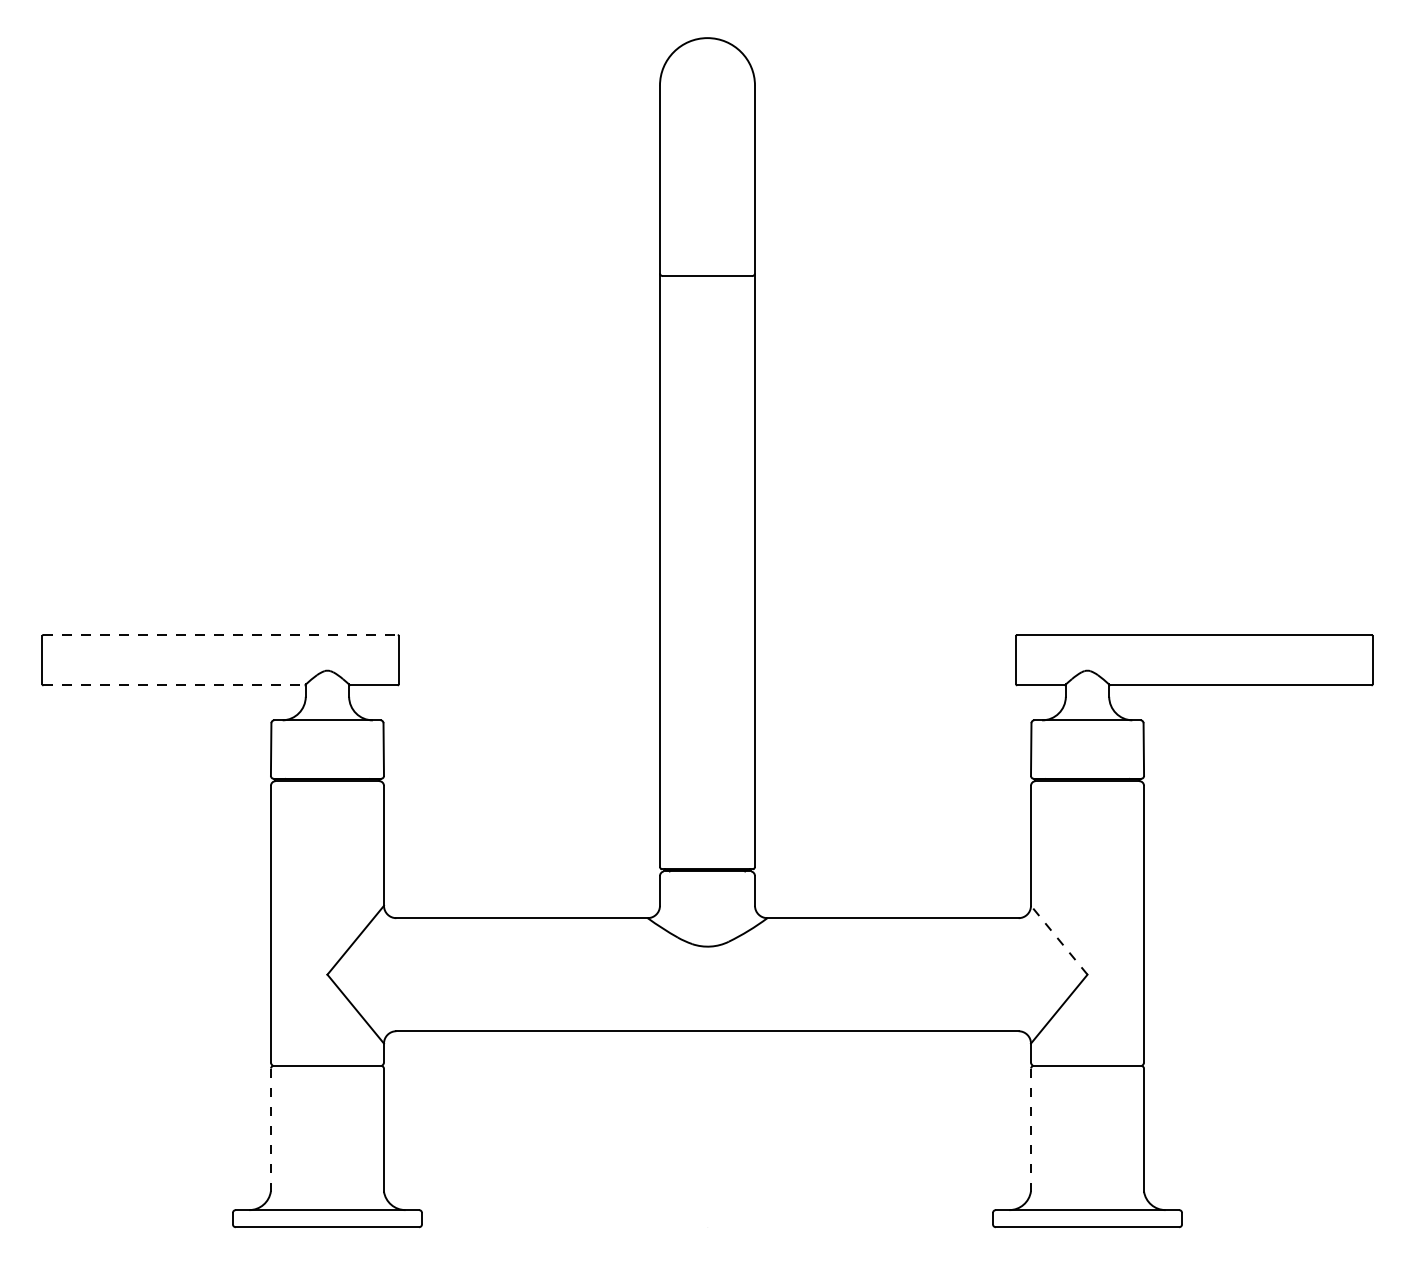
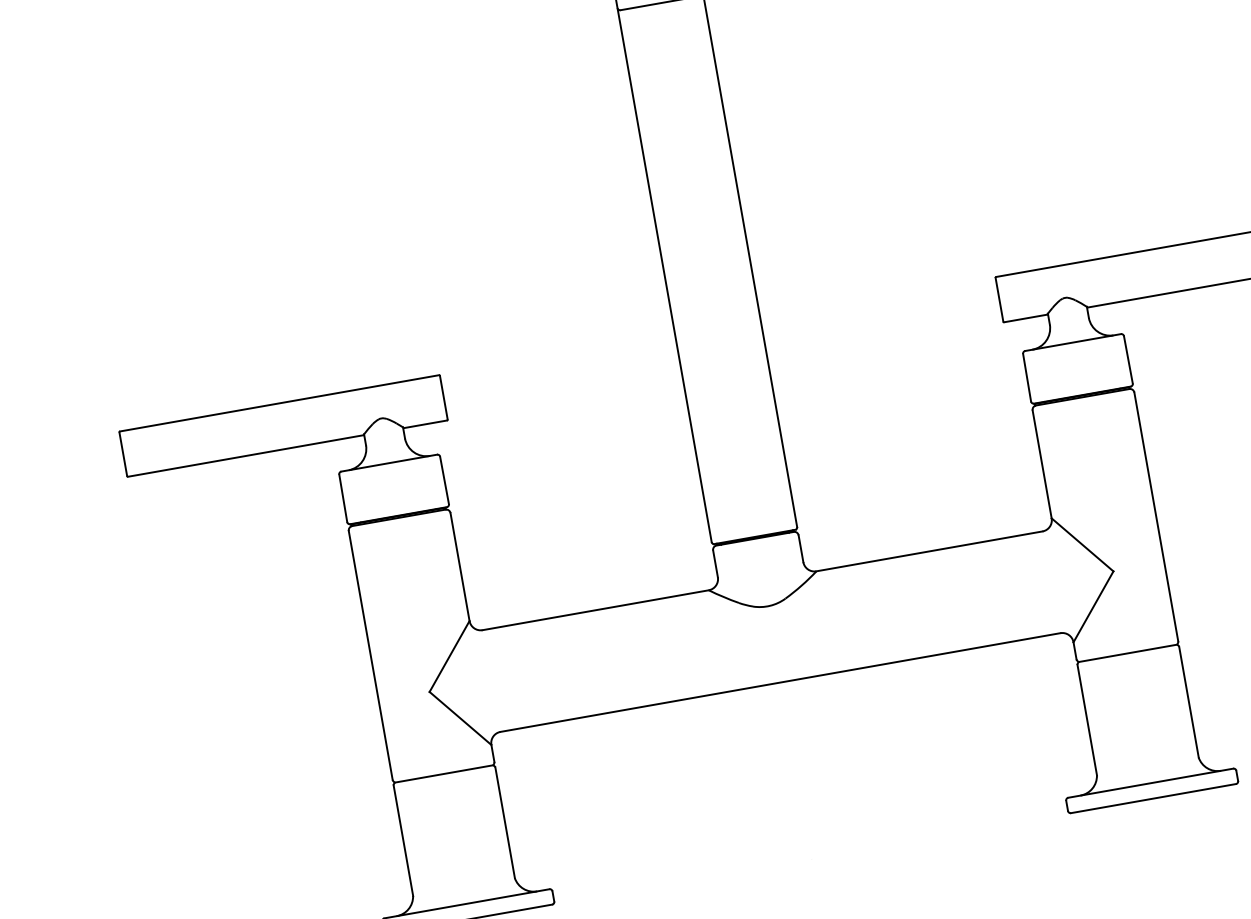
line: (221, 635) -> (280, 403), dashed -> solid
line: (174, 685) -> (246, 456), dashed -> solid
line: (1059, 940) -> (1082, 545), dashed -> solid
line: (270, 1130) -> (403, 841), dashed -> solid
line: (1031, 1130) -> (1087, 720), dashed -> solid

